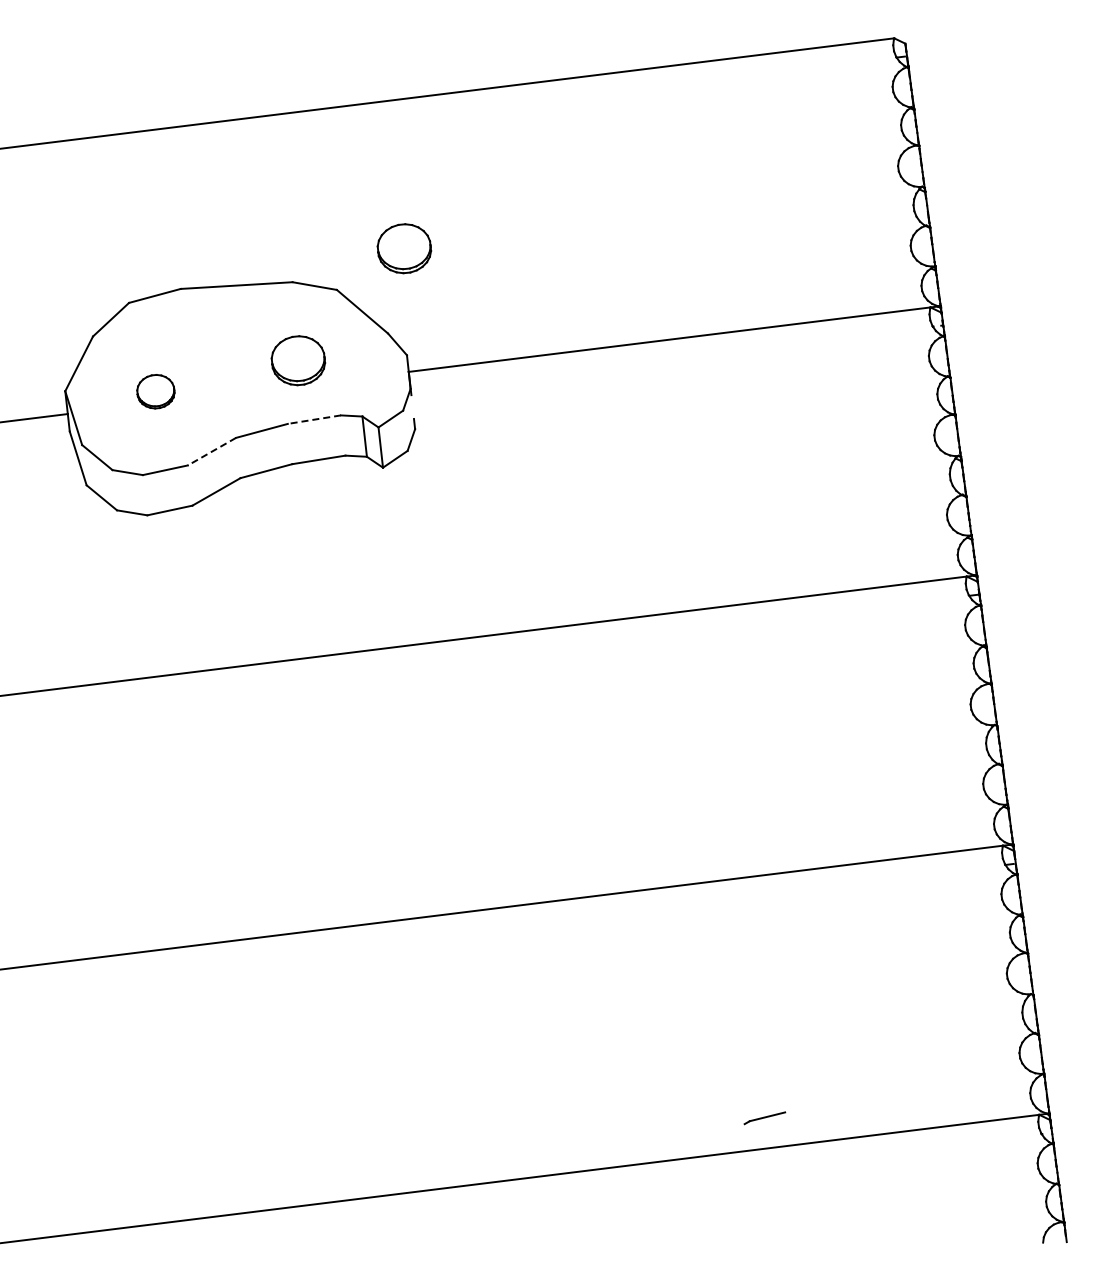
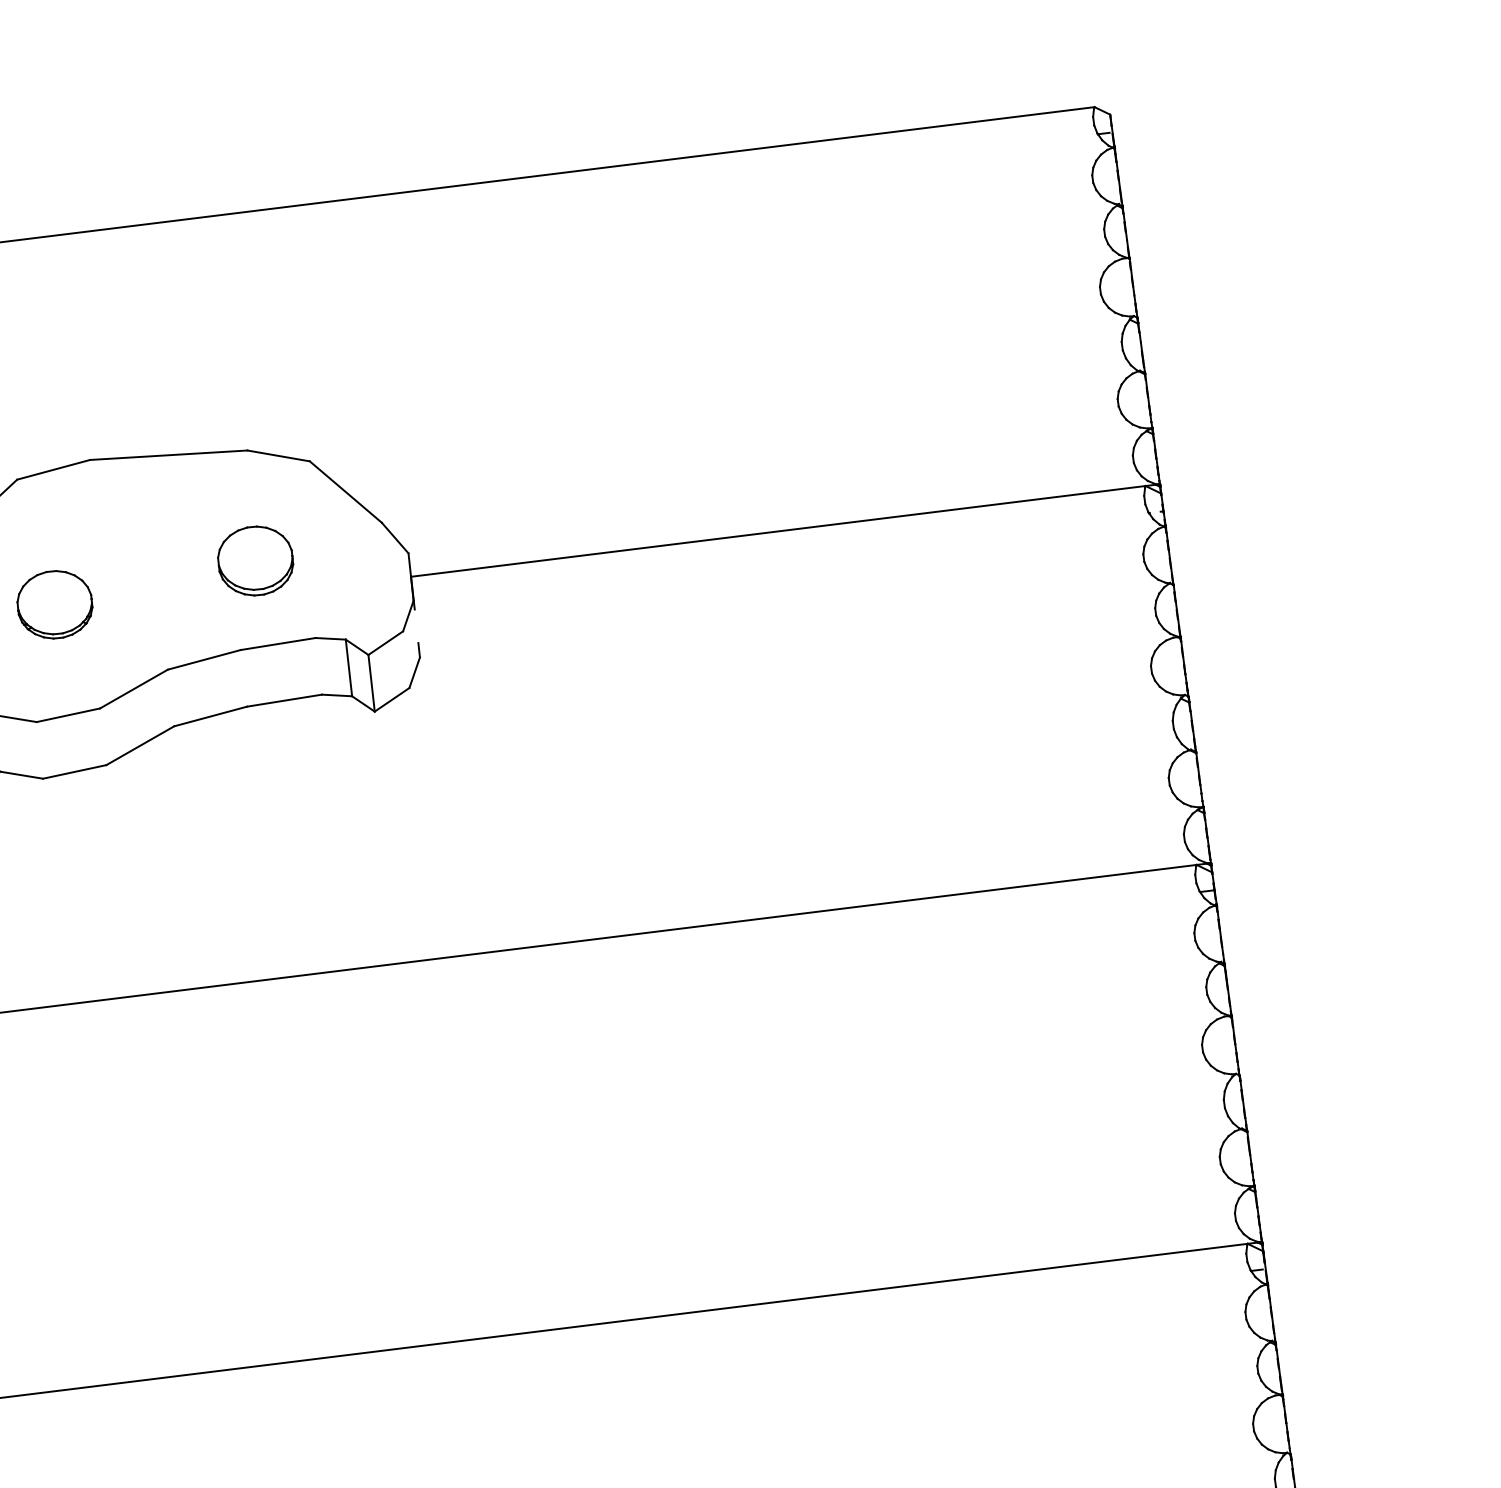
part: (404, 248) -> (405, 403), removed
part: (155, 391) -> (54, 604), size x1.43
line: (314, 419) -> (278, 643), dashed -> solid
line: (211, 451) -> (133, 688), dashed -> solid

